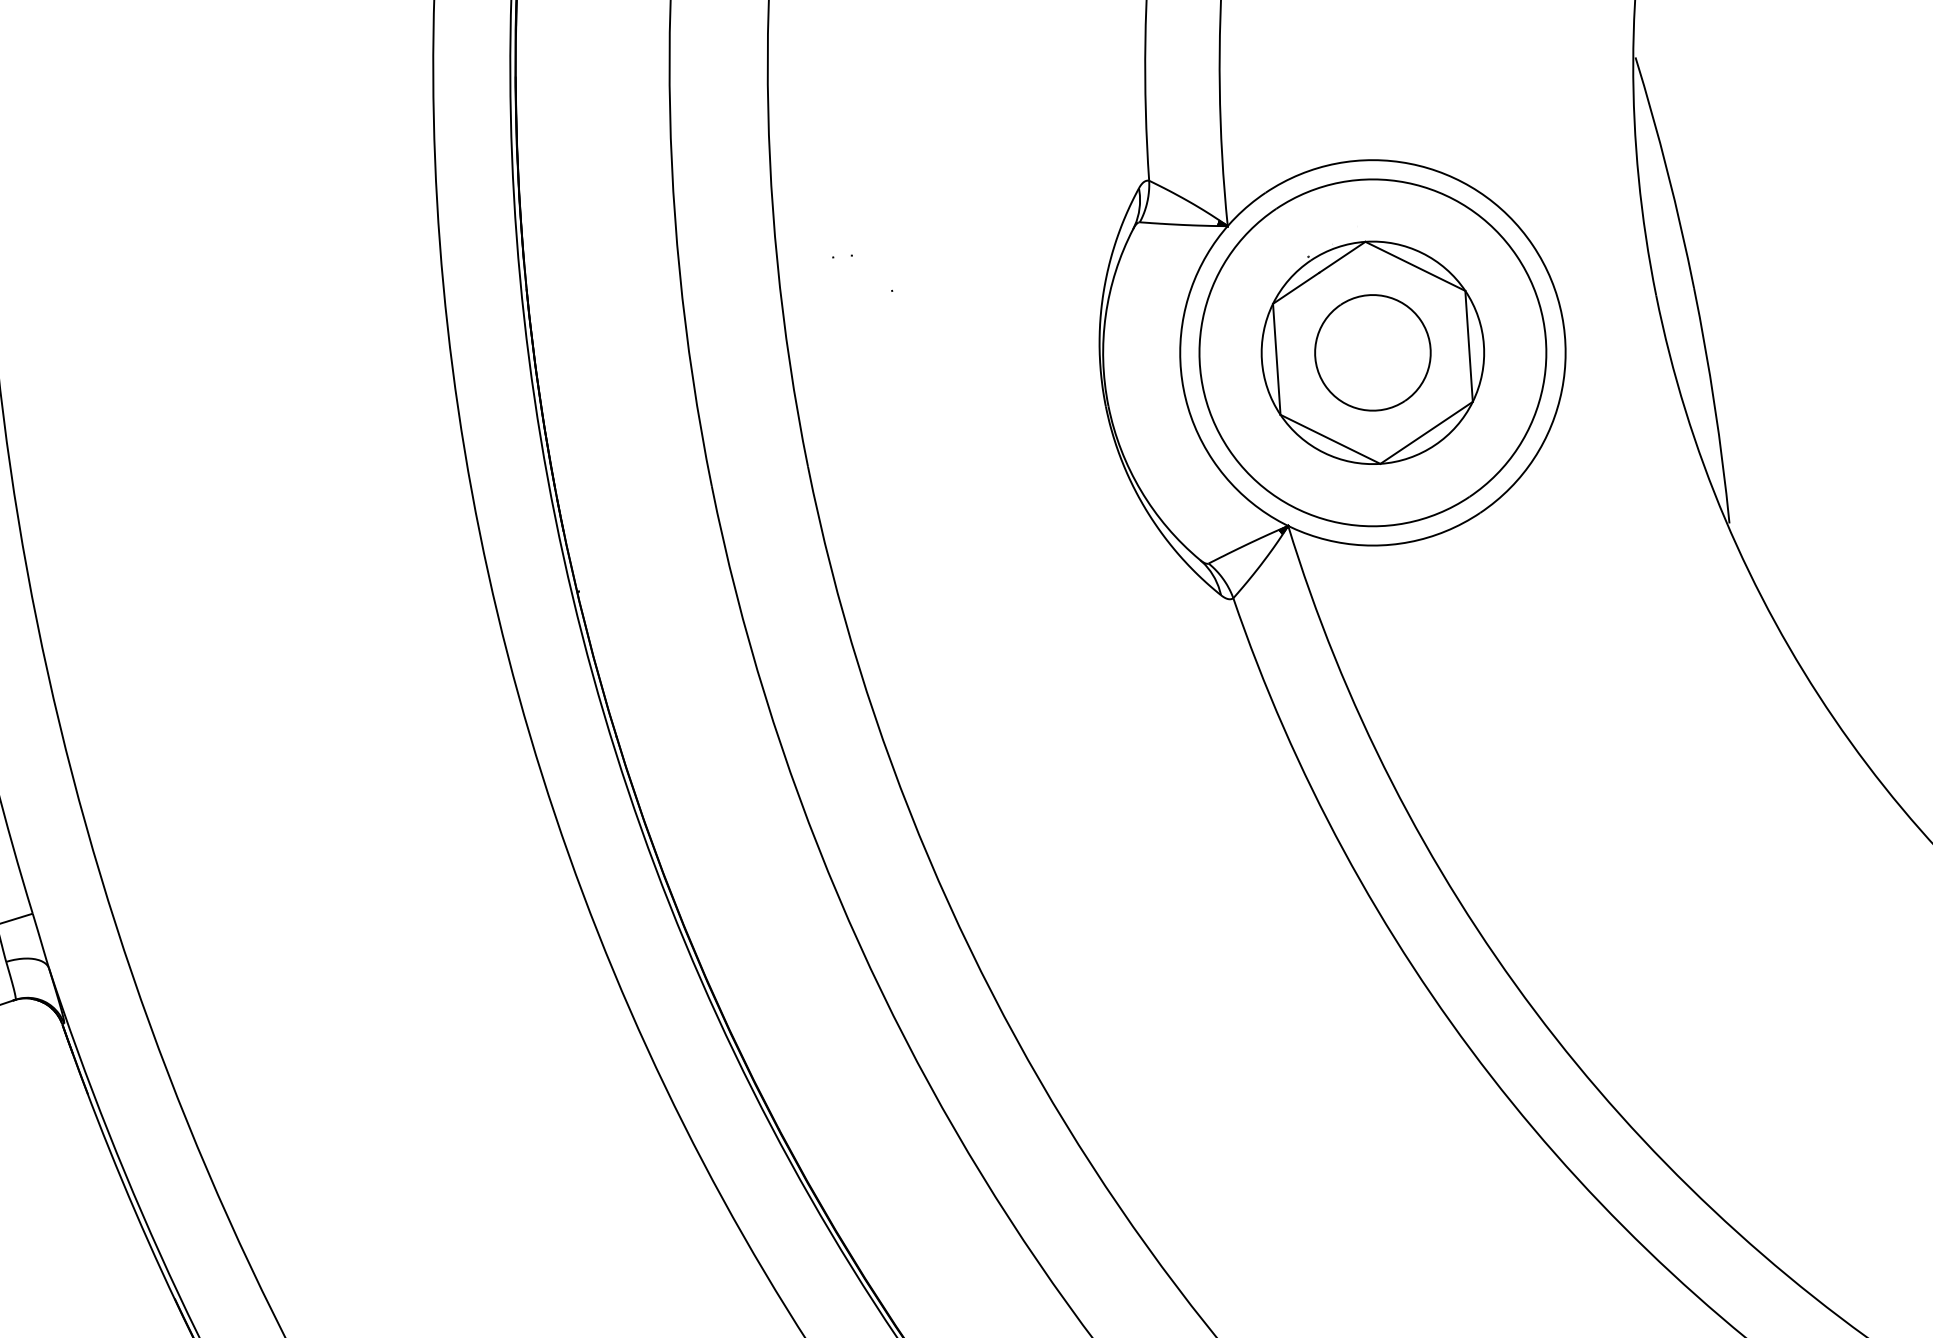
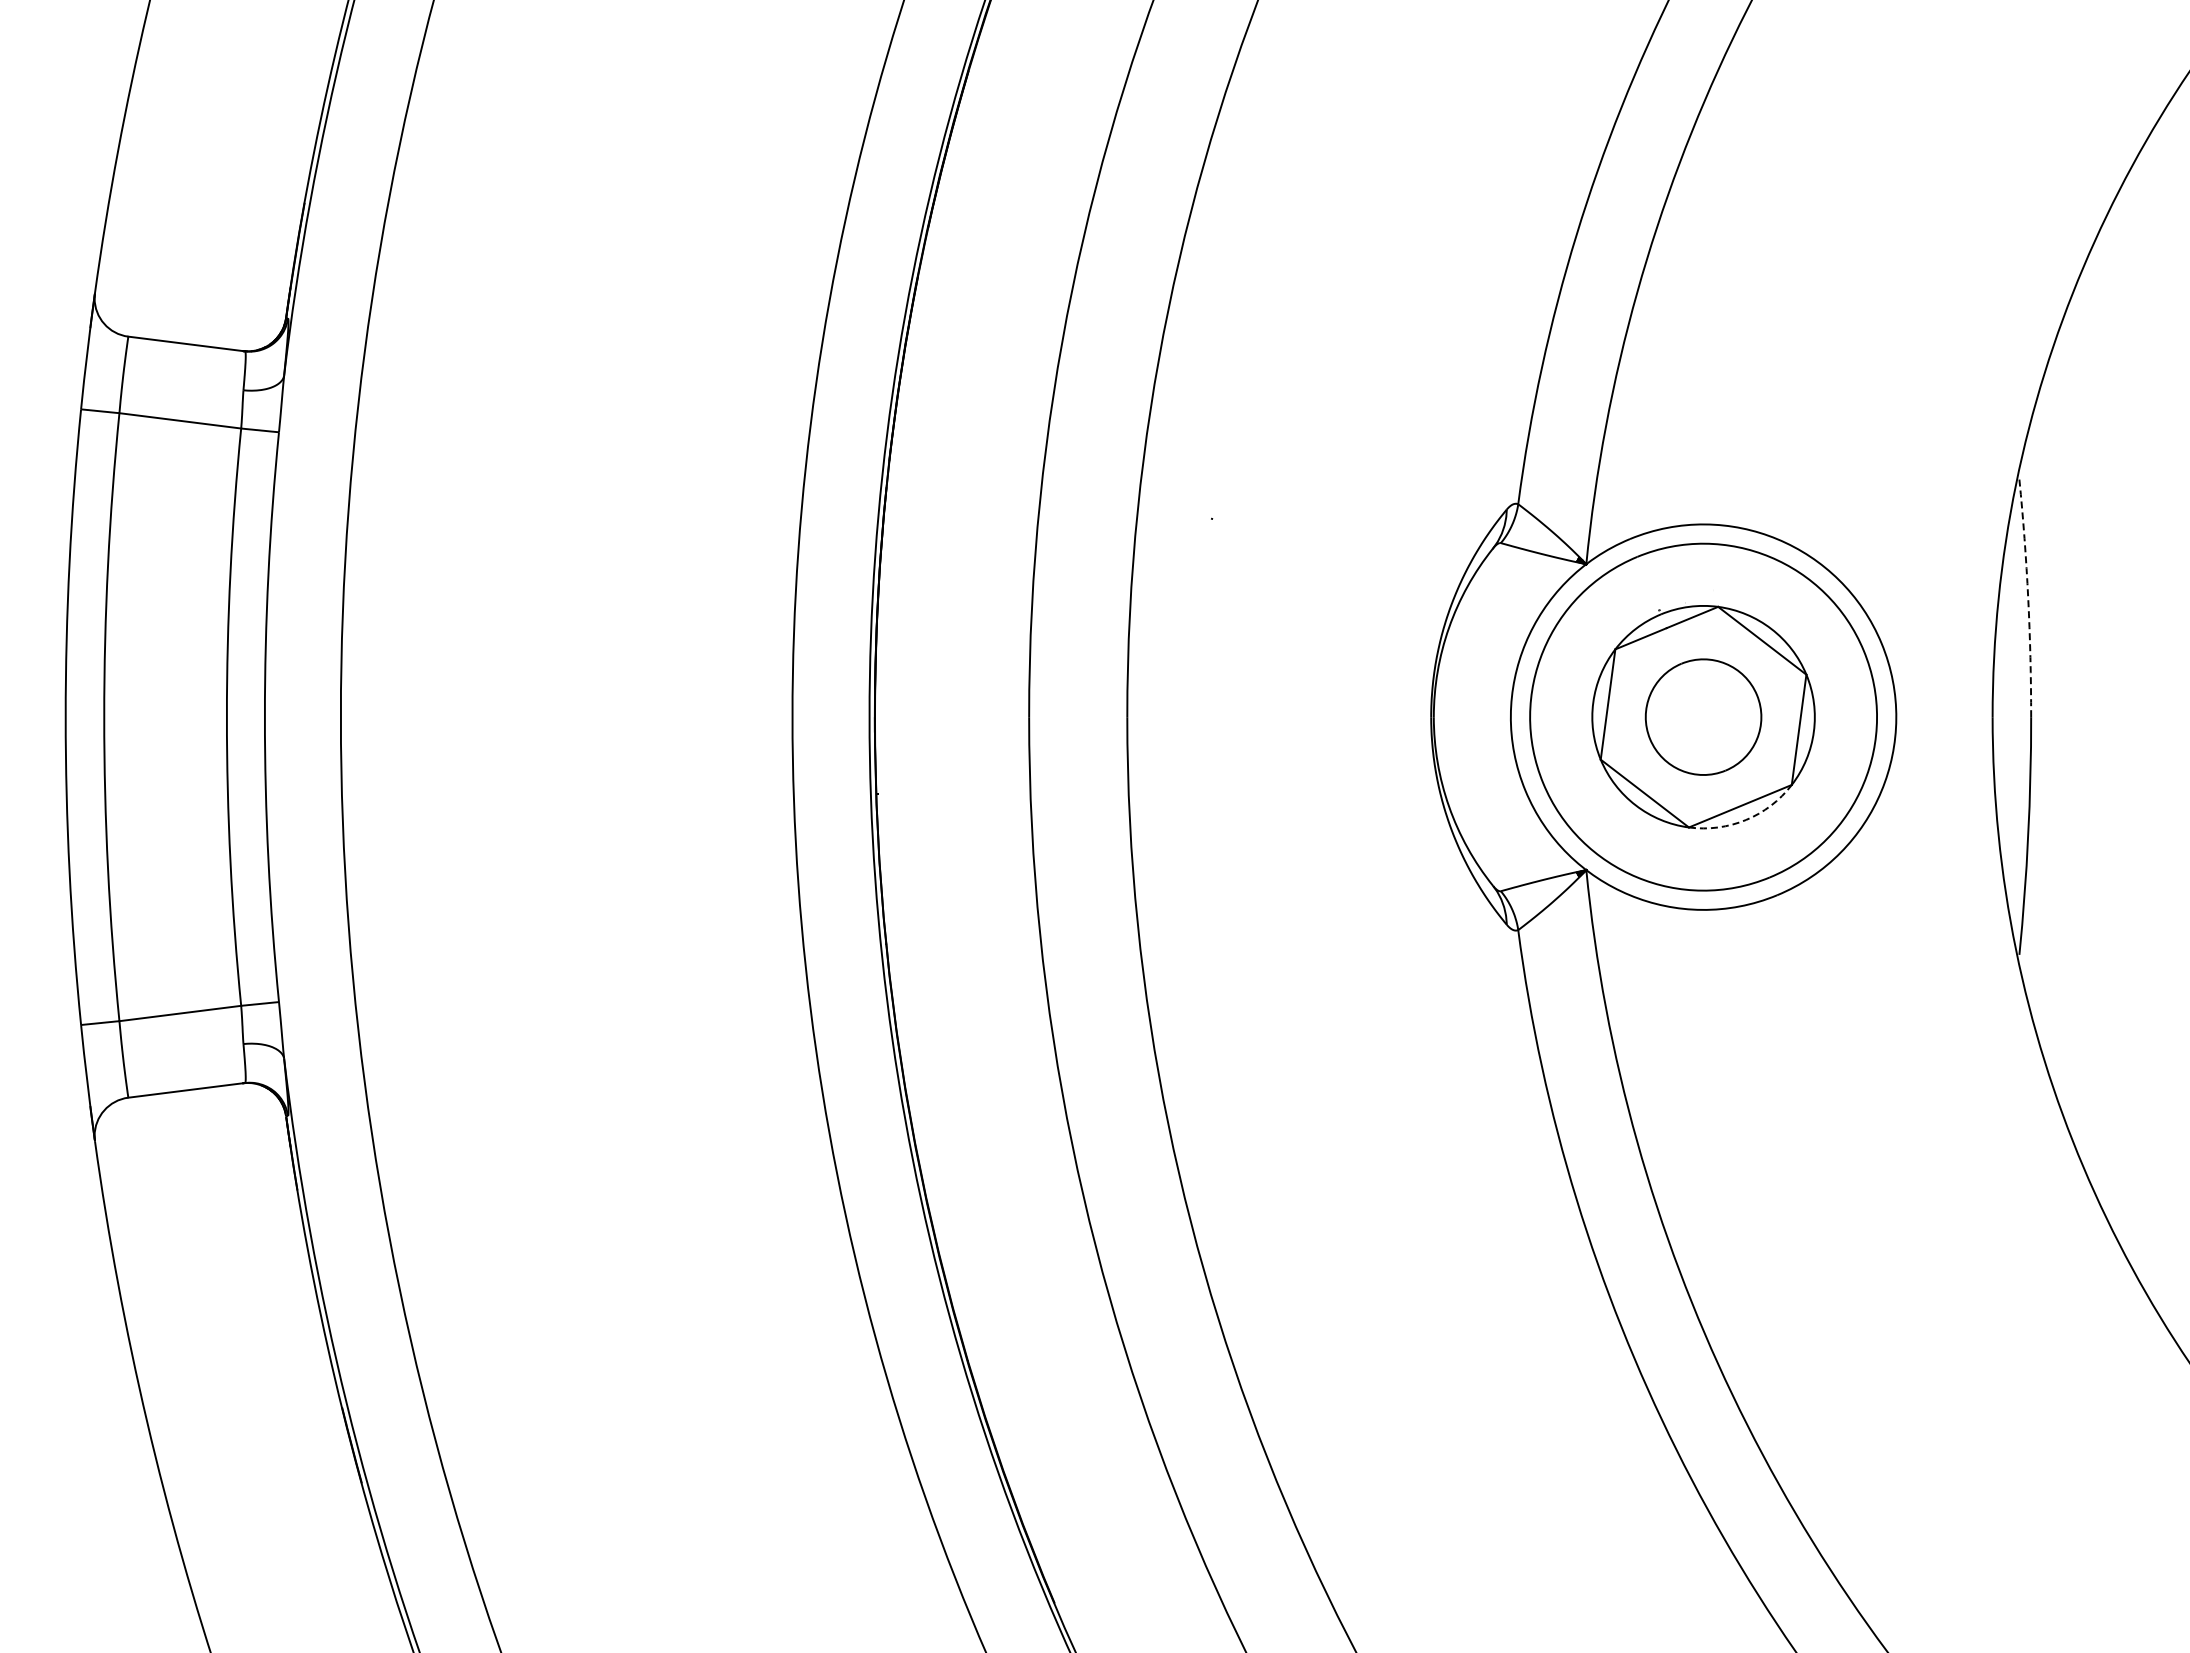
arc: (1667, 172) -> (2028, 598), solid -> dashed
arc: (1435, 445) -> (1746, 820), solid -> dashed

